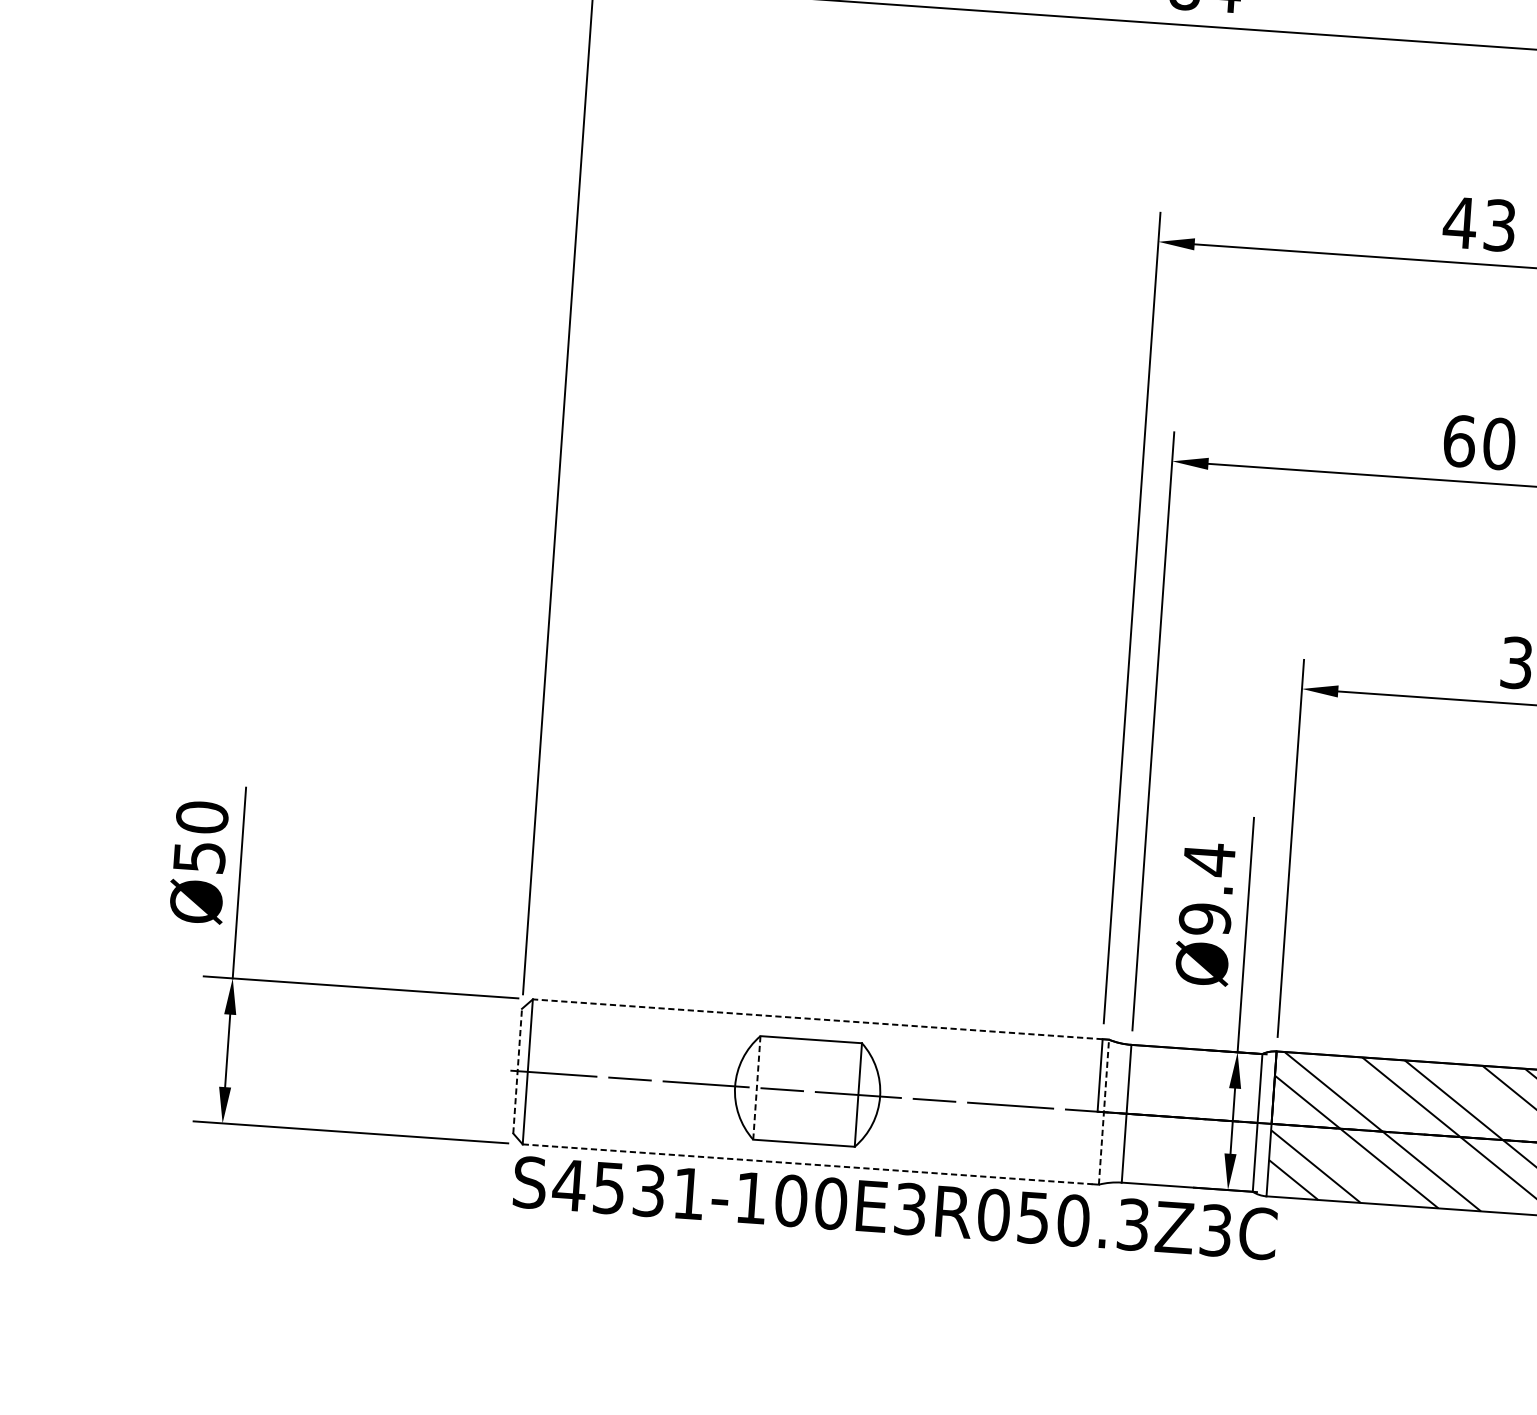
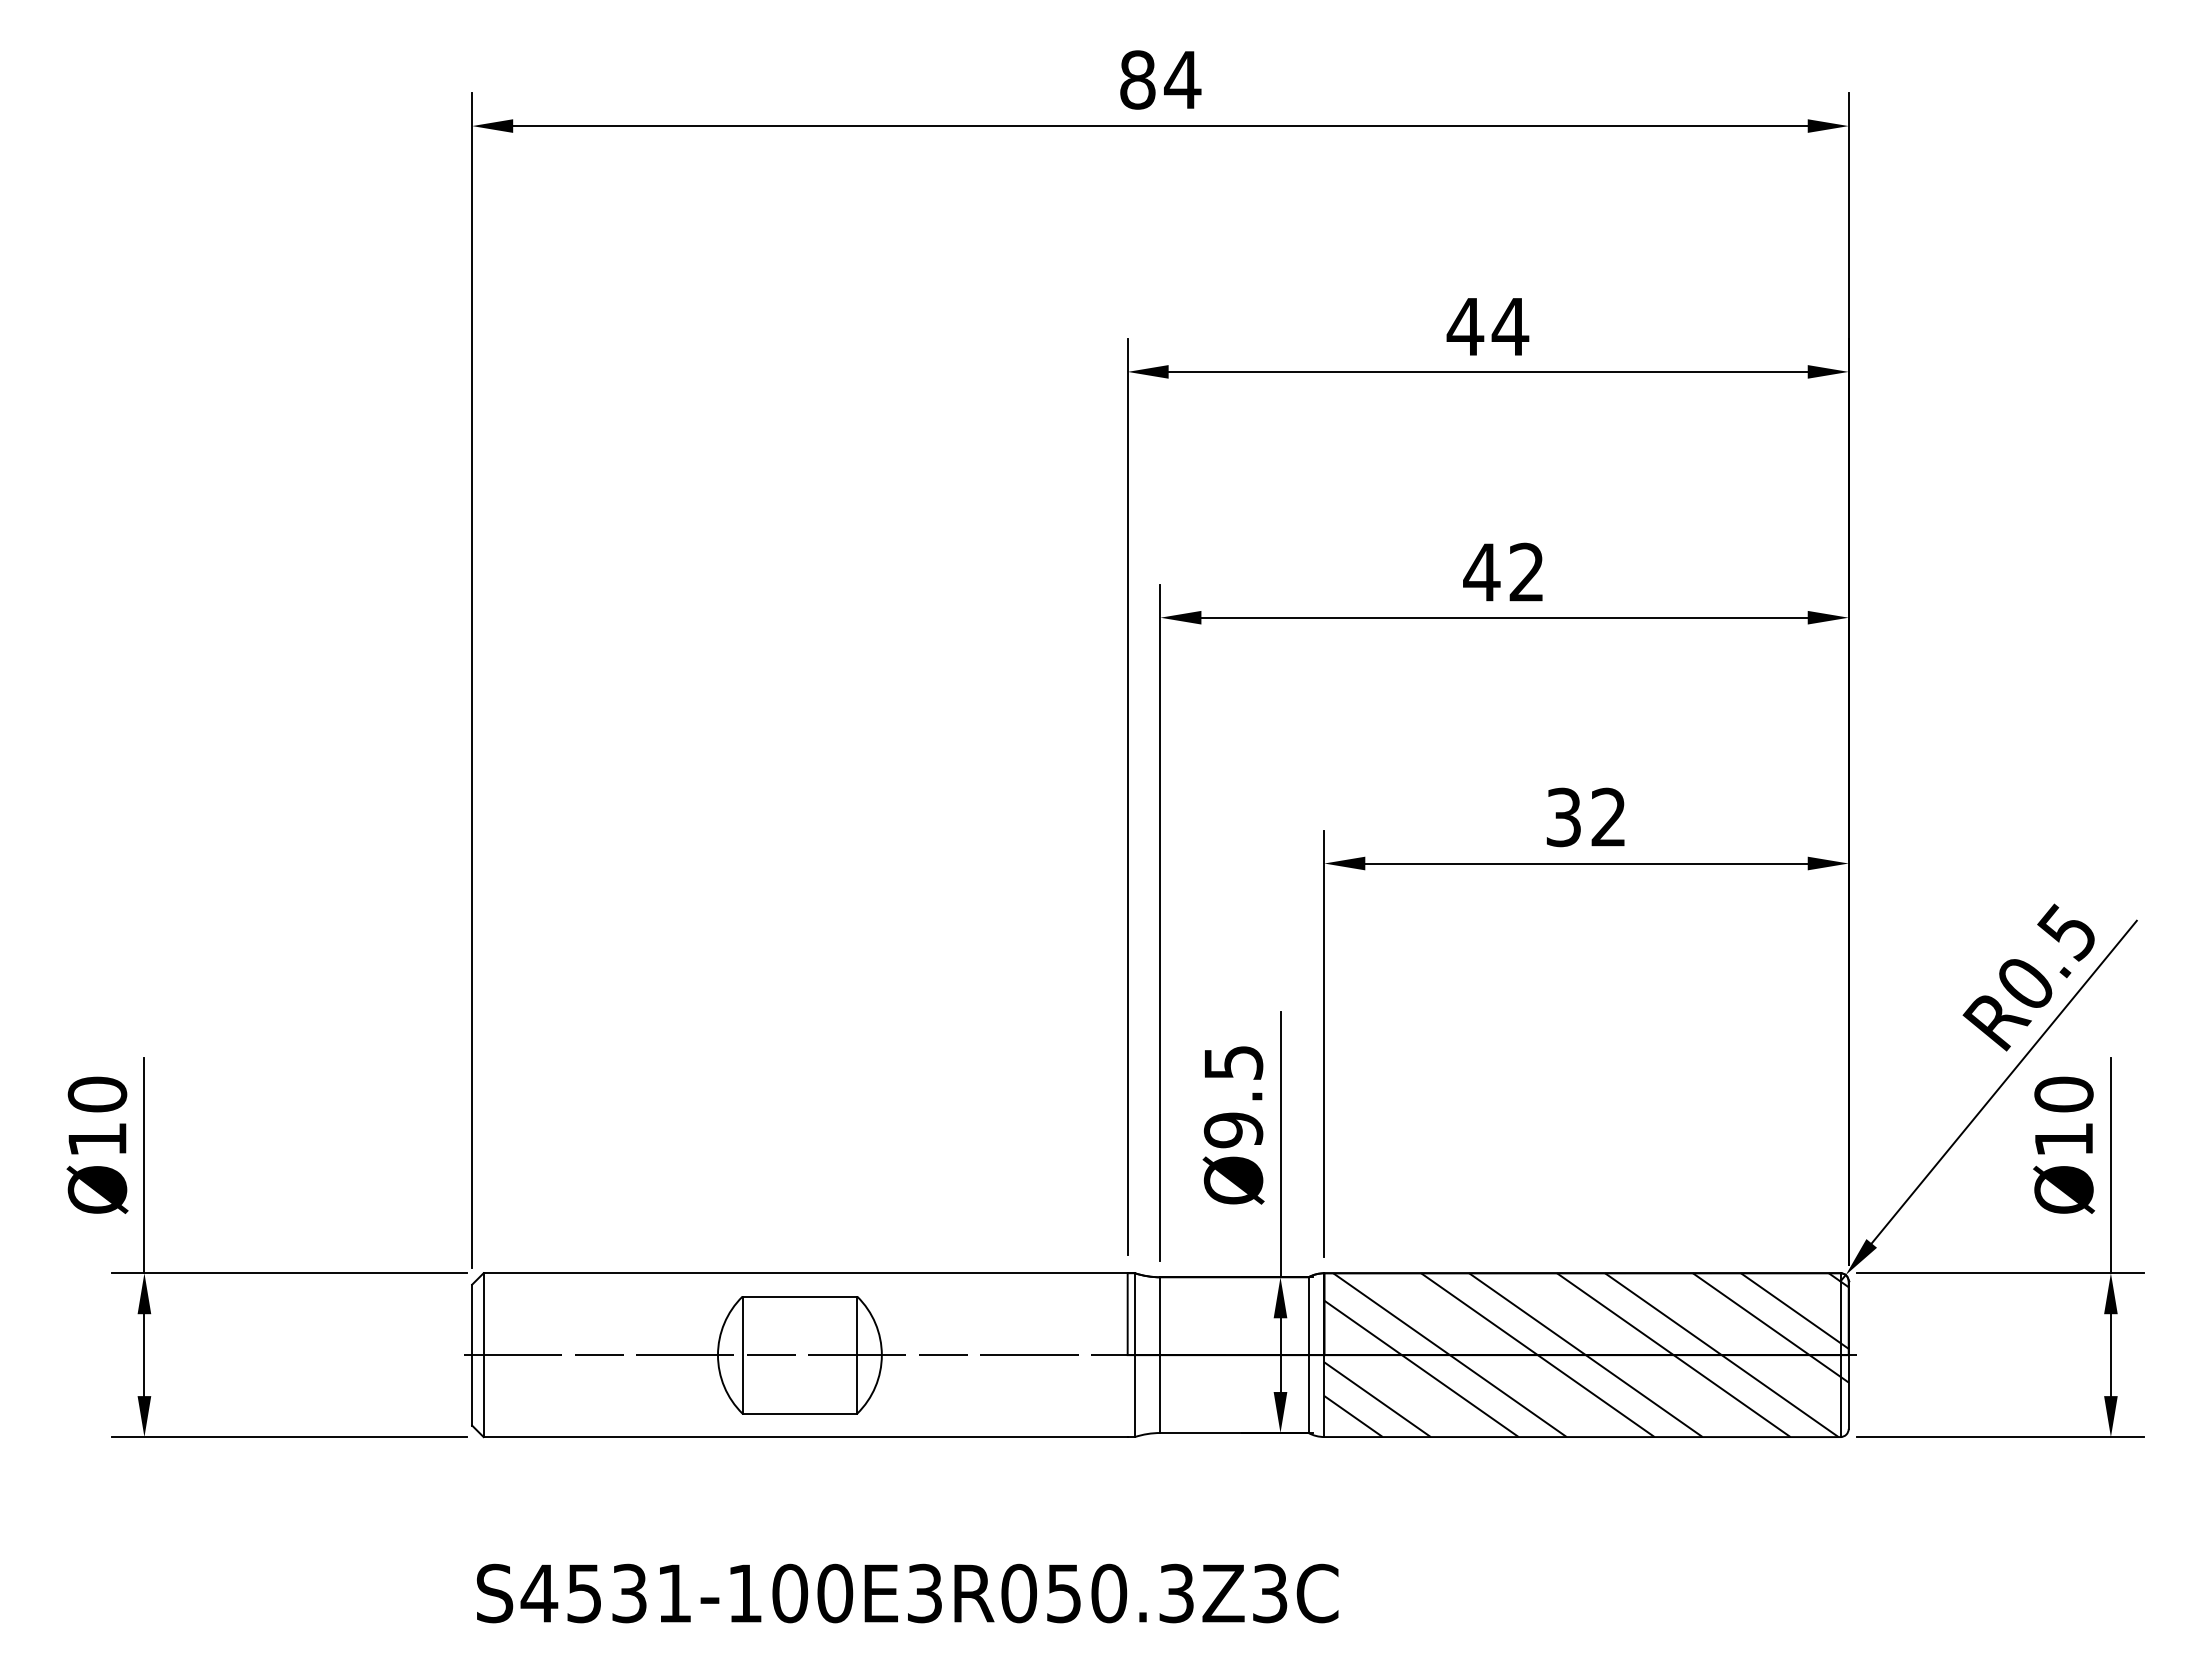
text: (1499, 225) -> (1510, 326), 43 -> 44
text: (1478, 442) -> (1503, 572), 60 -> 42
text: (199, 857) -> (97, 1139), Ø50 -> Ø10
text: (1210, 859) -> (1234, 1062), Ø9.4 -> Ø9.5
line: (817, 1019) -> (805, 1273), dashed -> solid
line: (517, 1070) -> (472, 1354), dashed -> solid
line: (756, 1088) -> (742, 1355), dashed -> solid
line: (1103, 1112) -> (1134, 1355), dashed -> solid
line: (808, 1164) -> (806, 1437), dashed -> solid
text: (895, 1208) -> (907, 1593), moved

